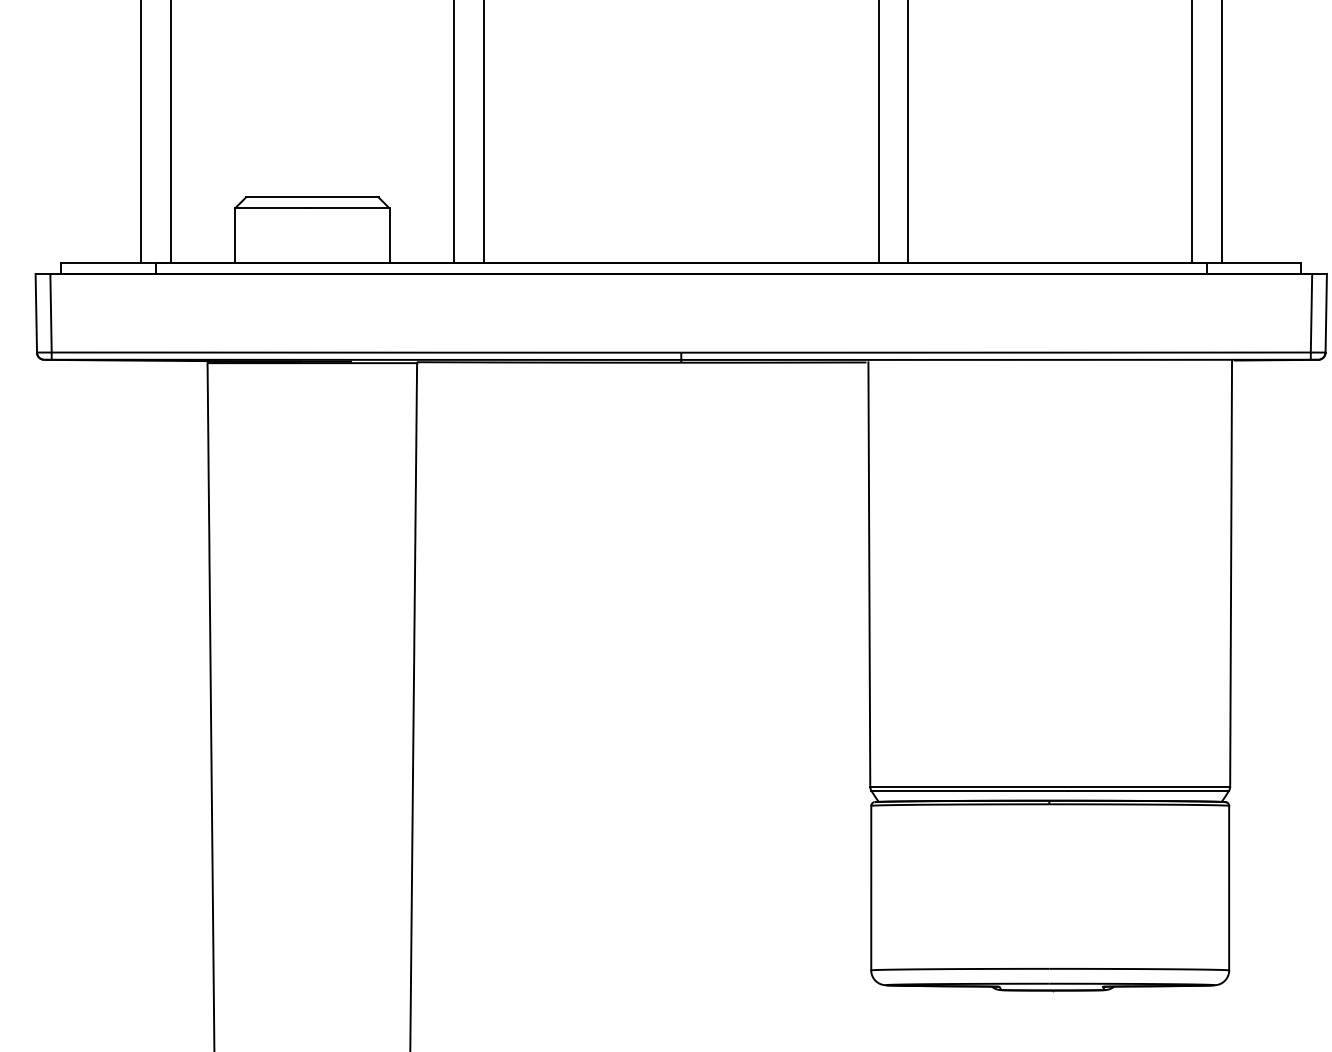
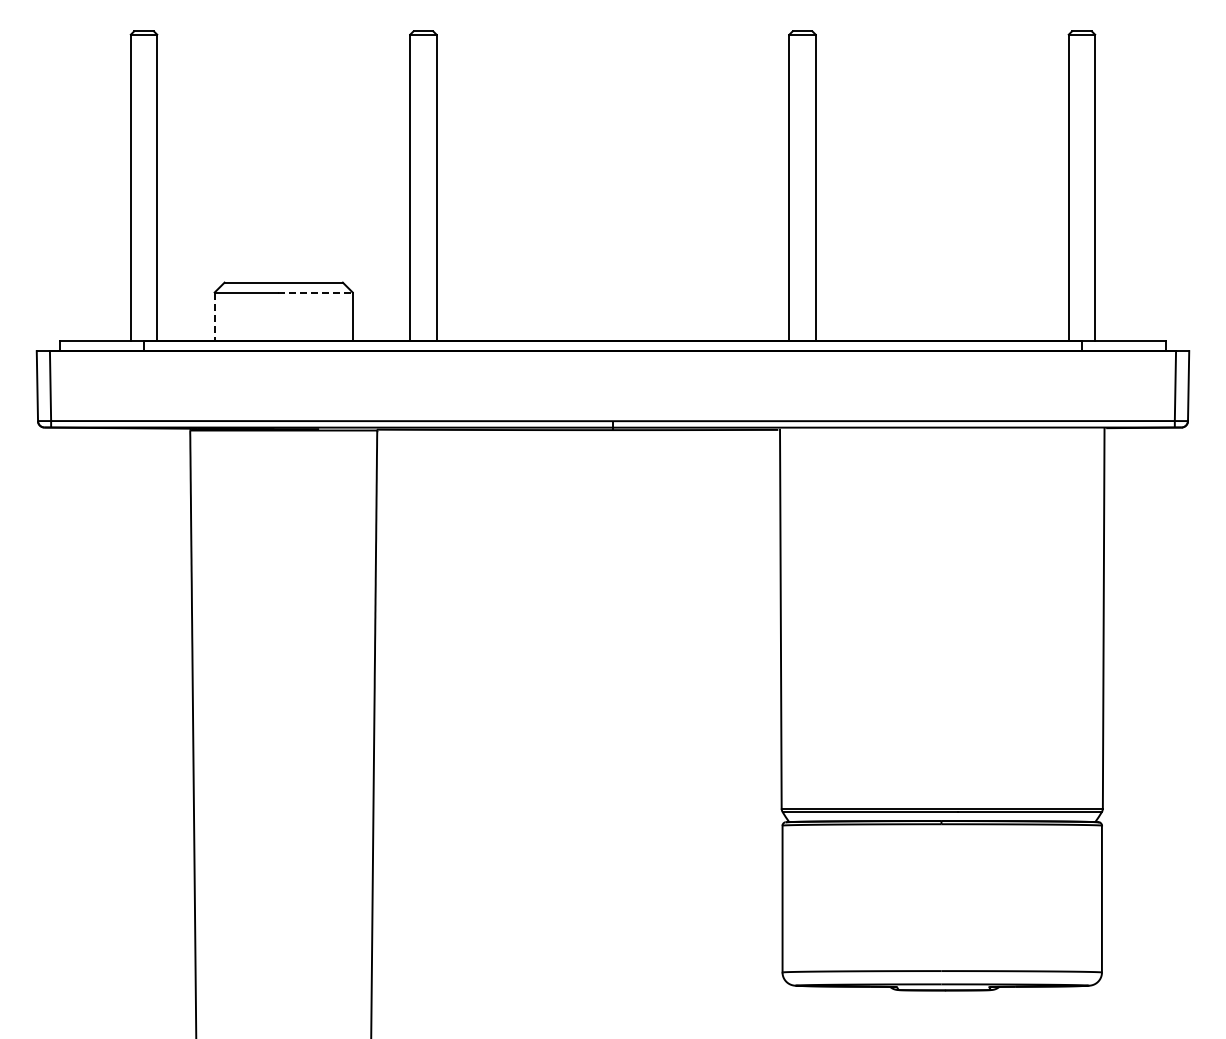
line: (347, 208) -> (315, 292), solid -> dashed
line: (234, 236) -> (214, 317), solid -> dashed

